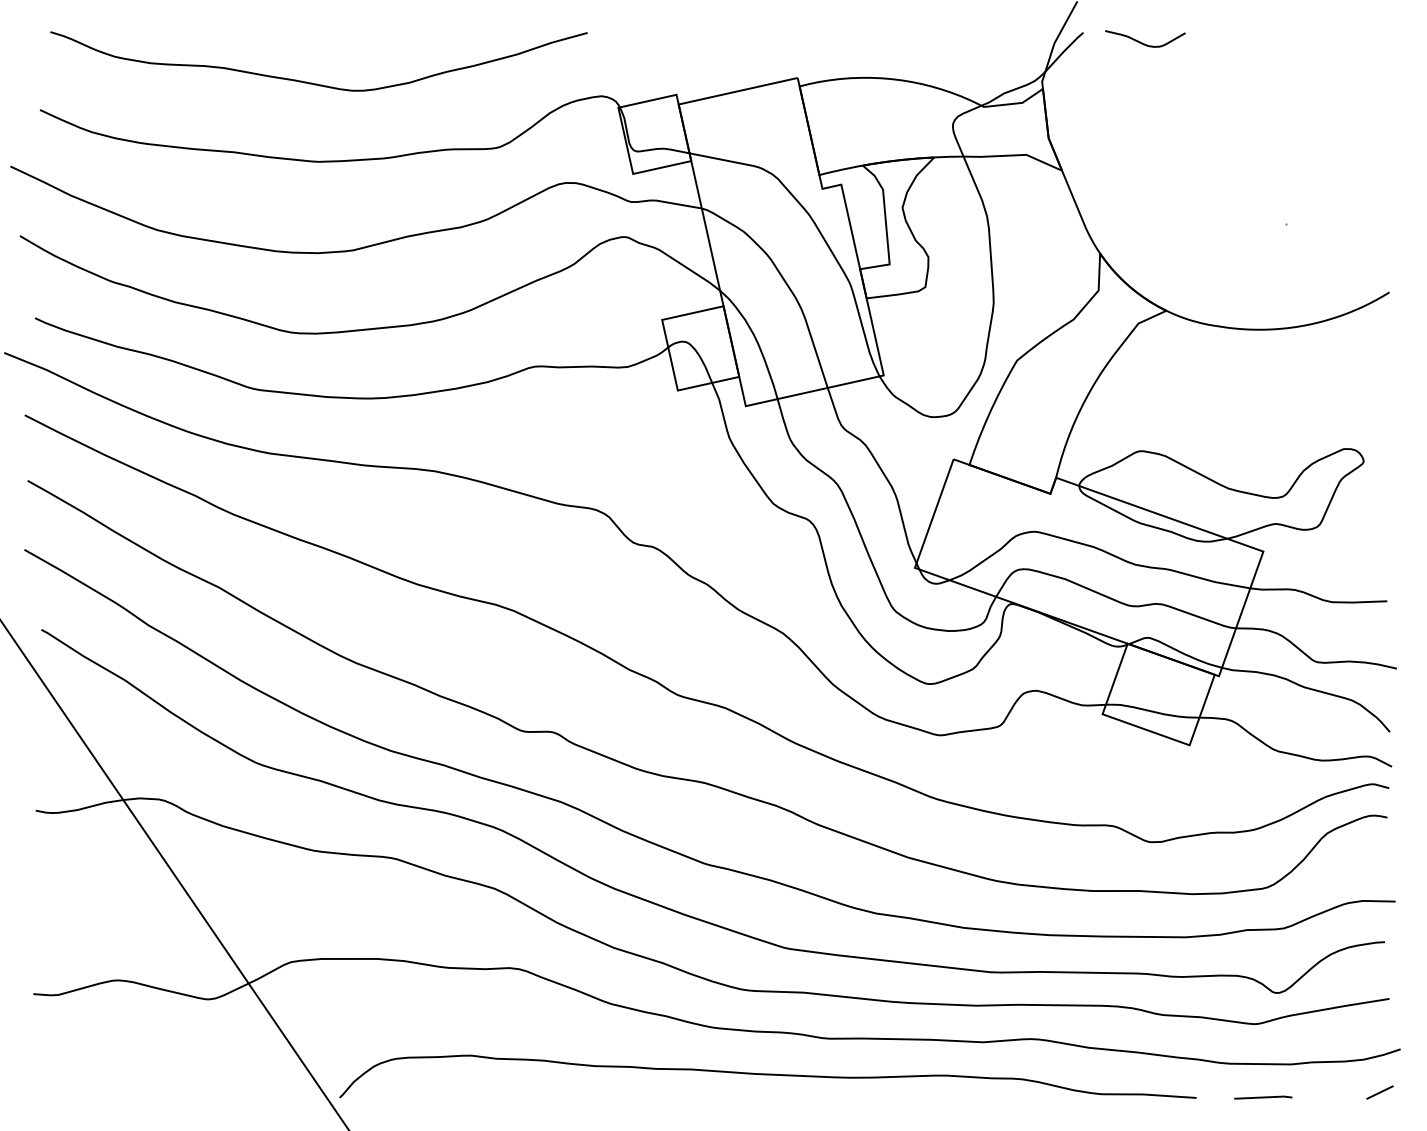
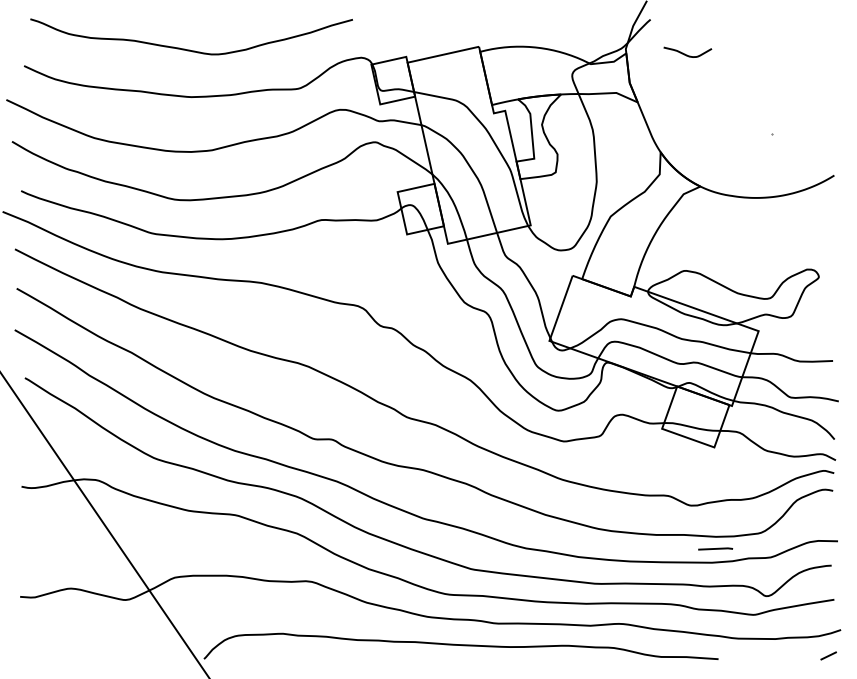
curve: (1141, 40) -> (685, 53), moved
line: (1263, 1096) -> (715, 548), moved

